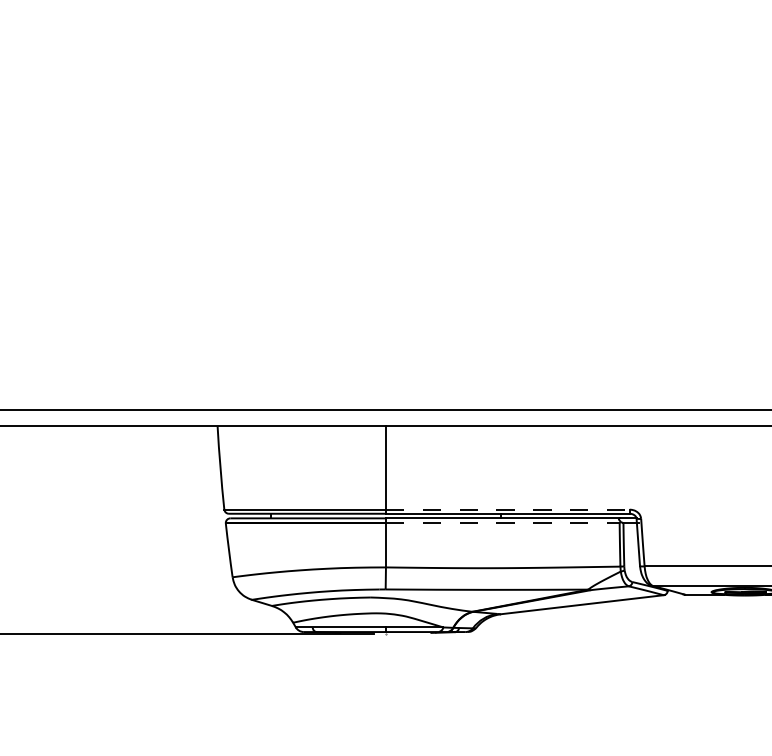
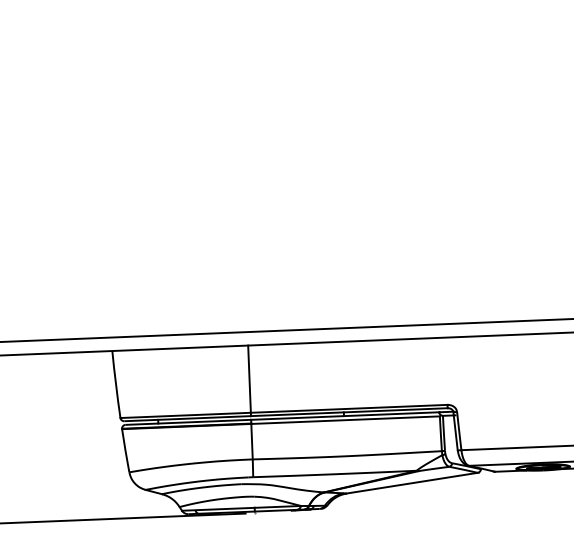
line: (507, 509) -> (348, 408), dashed -> solid
line: (502, 523) -> (345, 420), dashed -> solid

